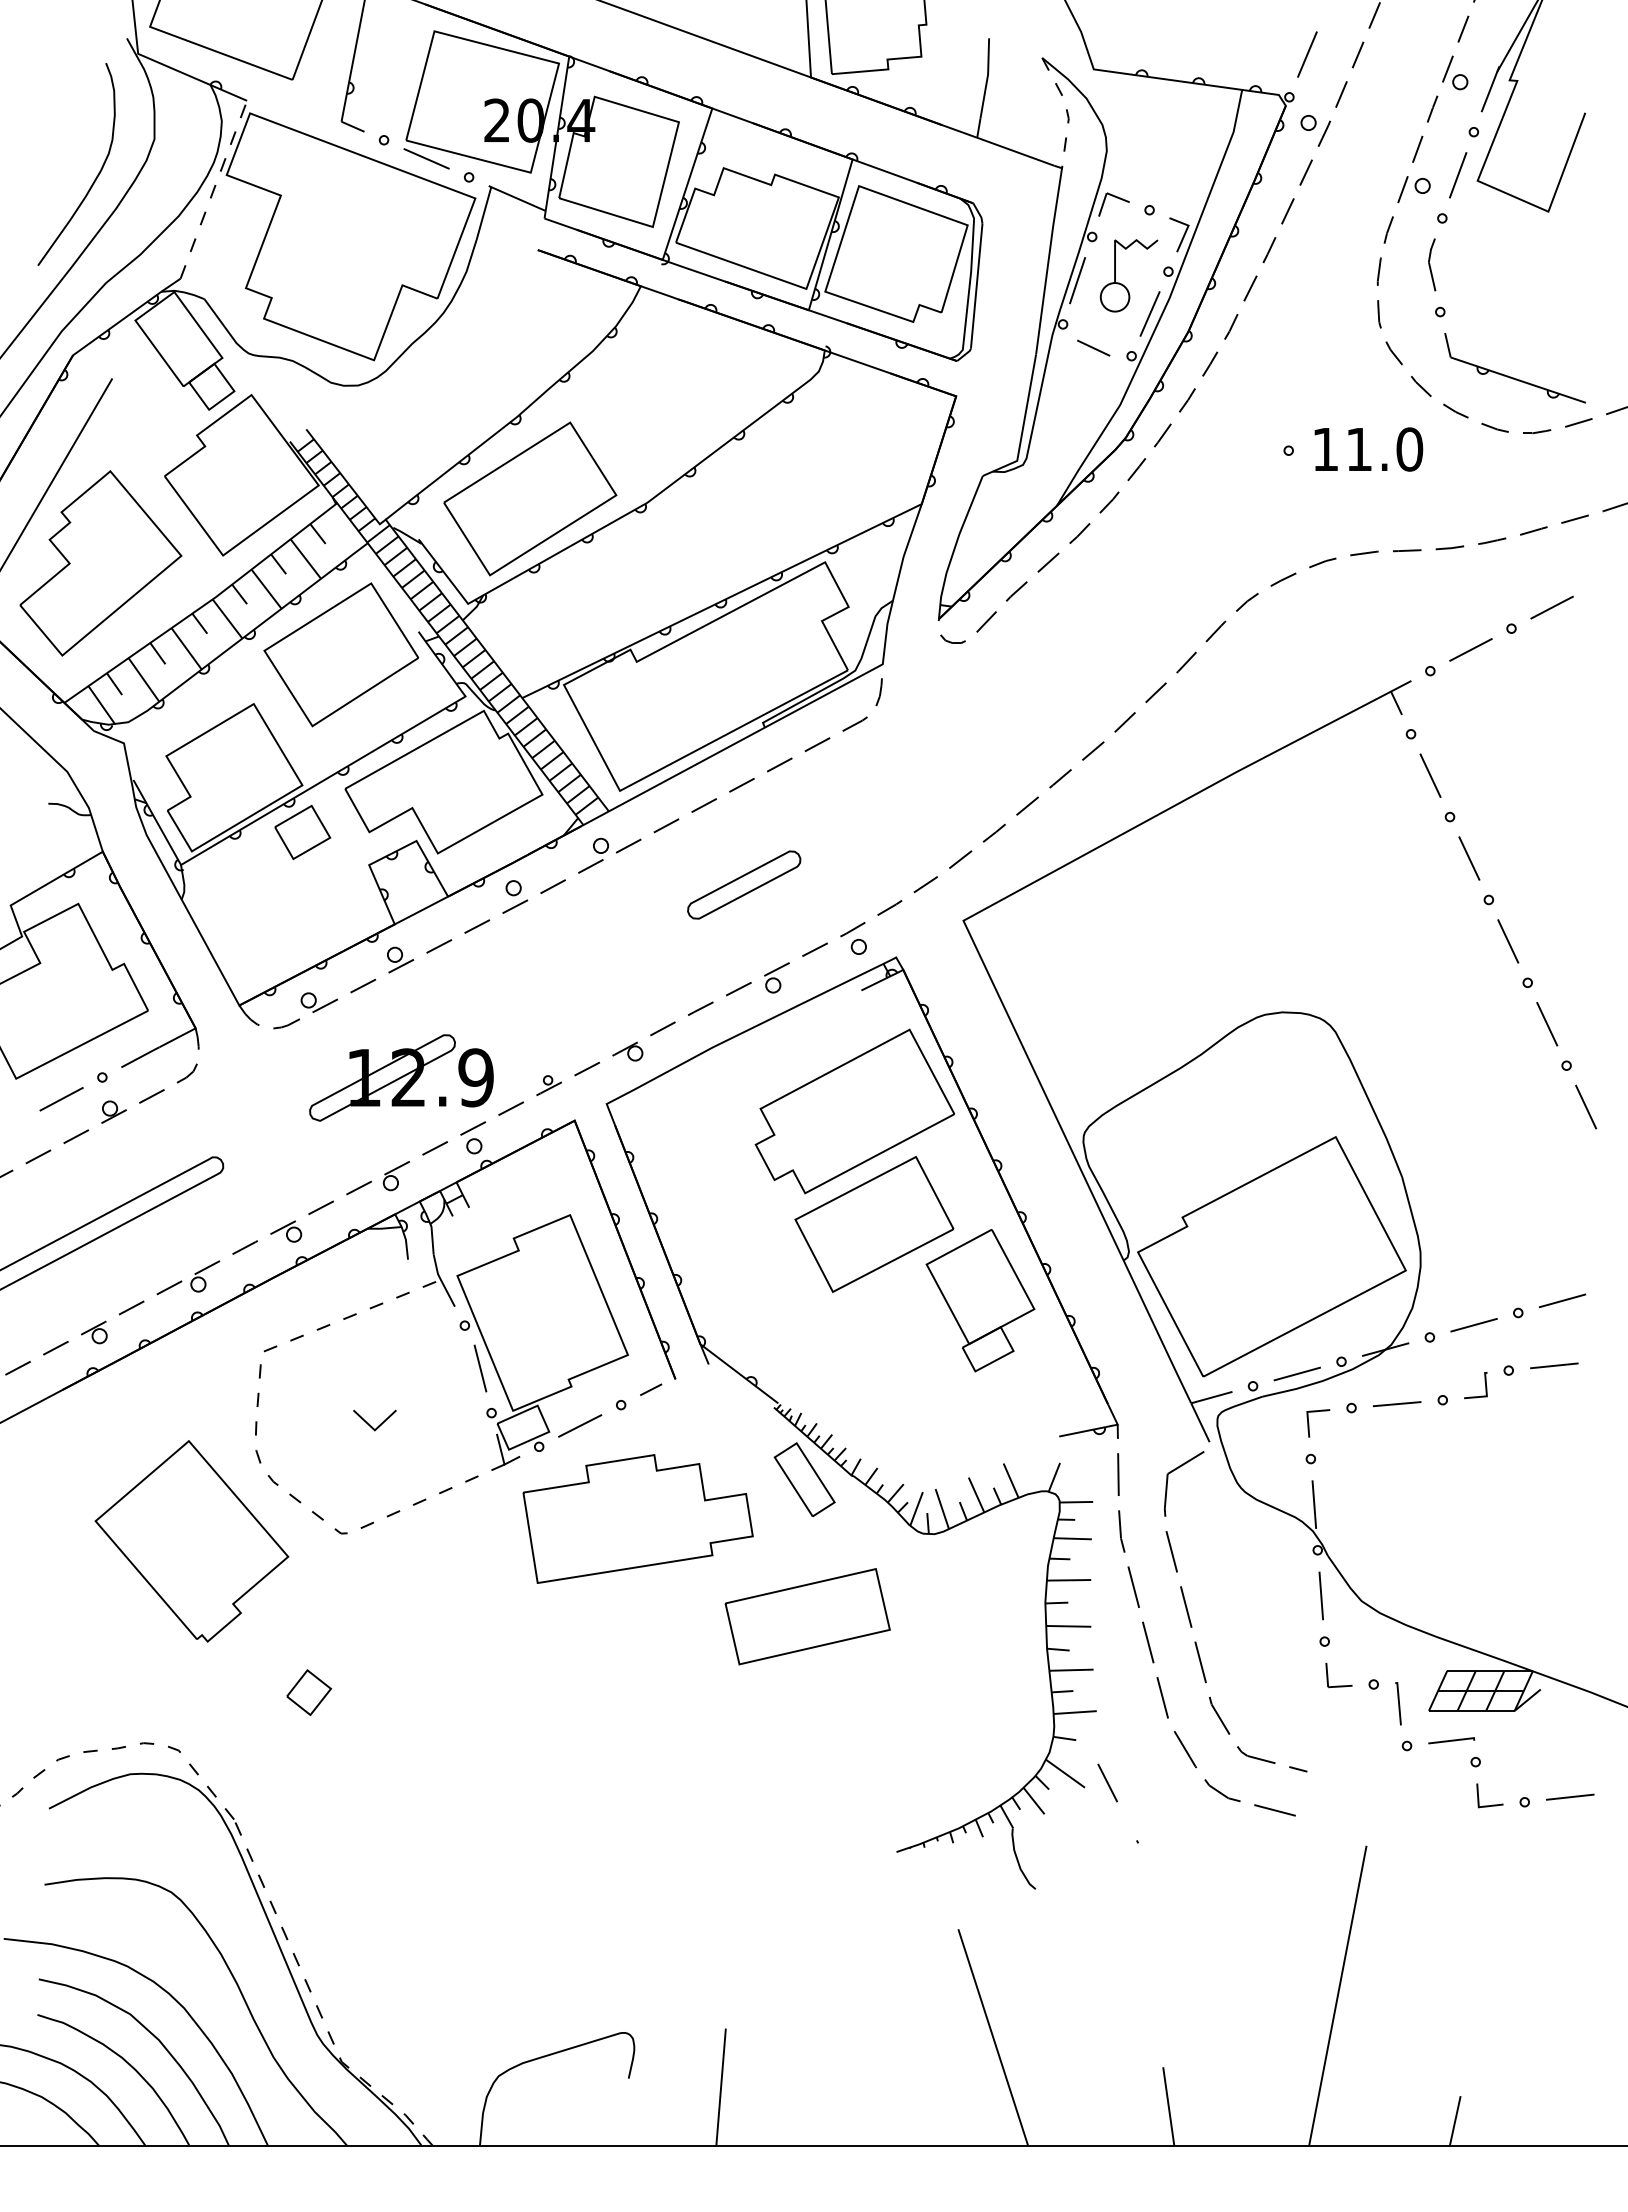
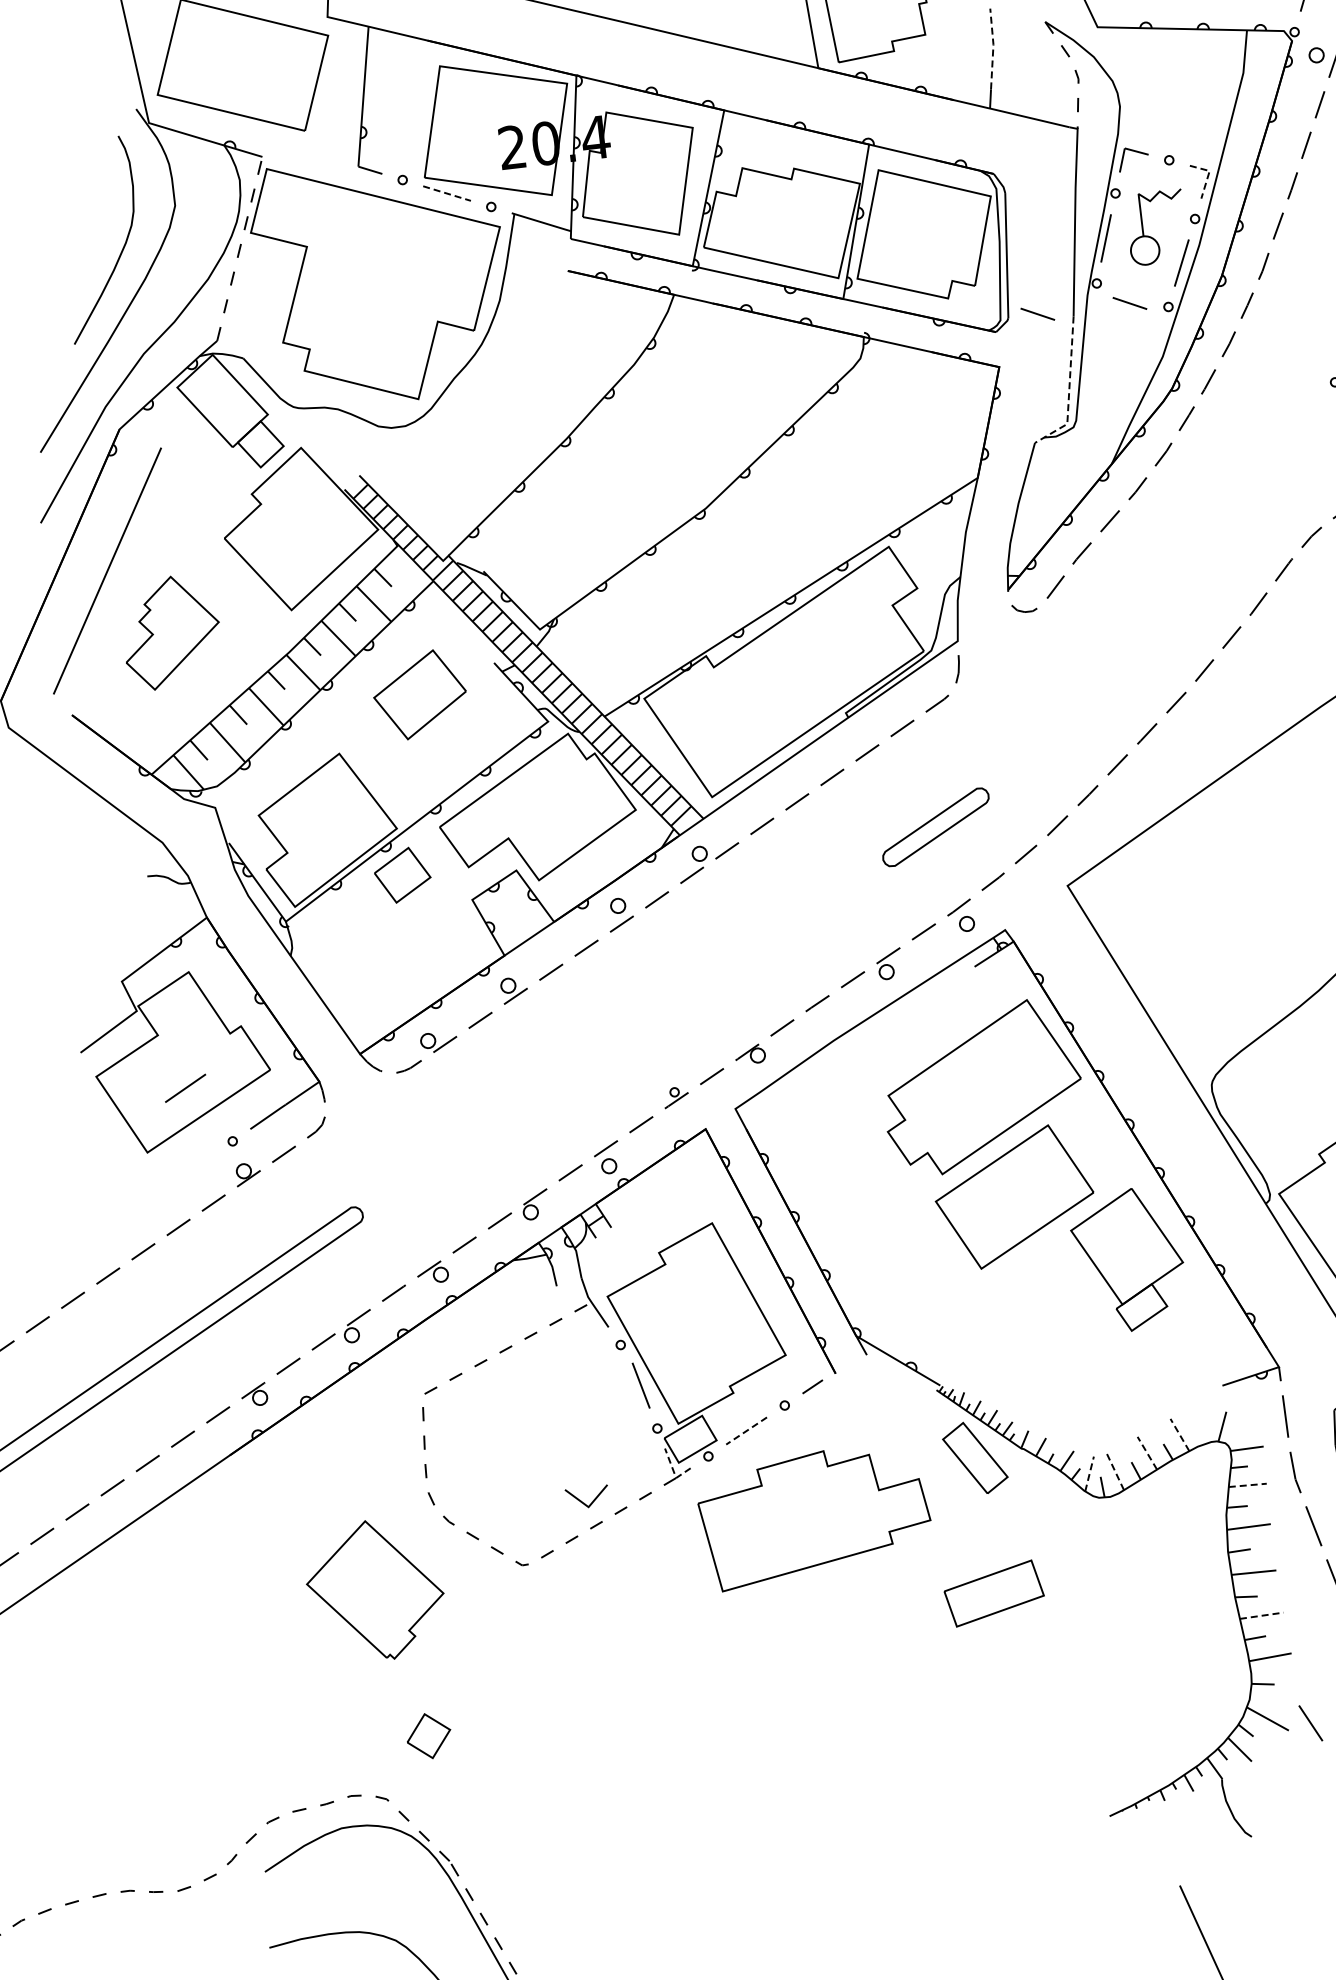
line: (987, 77) -> (993, 47), solid -> dashed
line: (427, 159) -> (447, 194), solid -> dashed
line: (1186, 229) -> (1208, 175), solid -> dashed
line: (1000, 347) -> (1037, 313), added
line: (1023, 427) -> (1069, 390), solid -> dashed
part: (530, 498) -> (589, 517), removed
part: (100, 563) -> (171, 632), size x0.6
part: (340, 654) -> (419, 694), size x0.6
part: (744, 884) -> (936, 826), moved
part: (401, 1077) -> (529, 1106), removed
line: (61, 1099) -> (185, 1088), moved
part: (374, 1420) -> (587, 1497), moved
line: (580, 1425) -> (746, 1430), solid -> dashed
line: (502, 1457) -> (673, 1471), solid -> dashed
line: (1011, 1480) -> (1180, 1434), solid -> dashed
line: (976, 1494) -> (1147, 1452), solid -> dashed
line: (916, 1508) -> (1089, 1473), solid -> dashed
line: (942, 1508) -> (1115, 1470), solid -> dashed
line: (1073, 1538) -> (1248, 1485), solid -> dashed
part: (191, 1541) -> (375, 1590), size x0.7
part: (807, 1616) -> (994, 1593), size x0.6
line: (1071, 1670) -> (1261, 1616), solid -> dashed
part: (309, 1692) -> (429, 1735), moved

